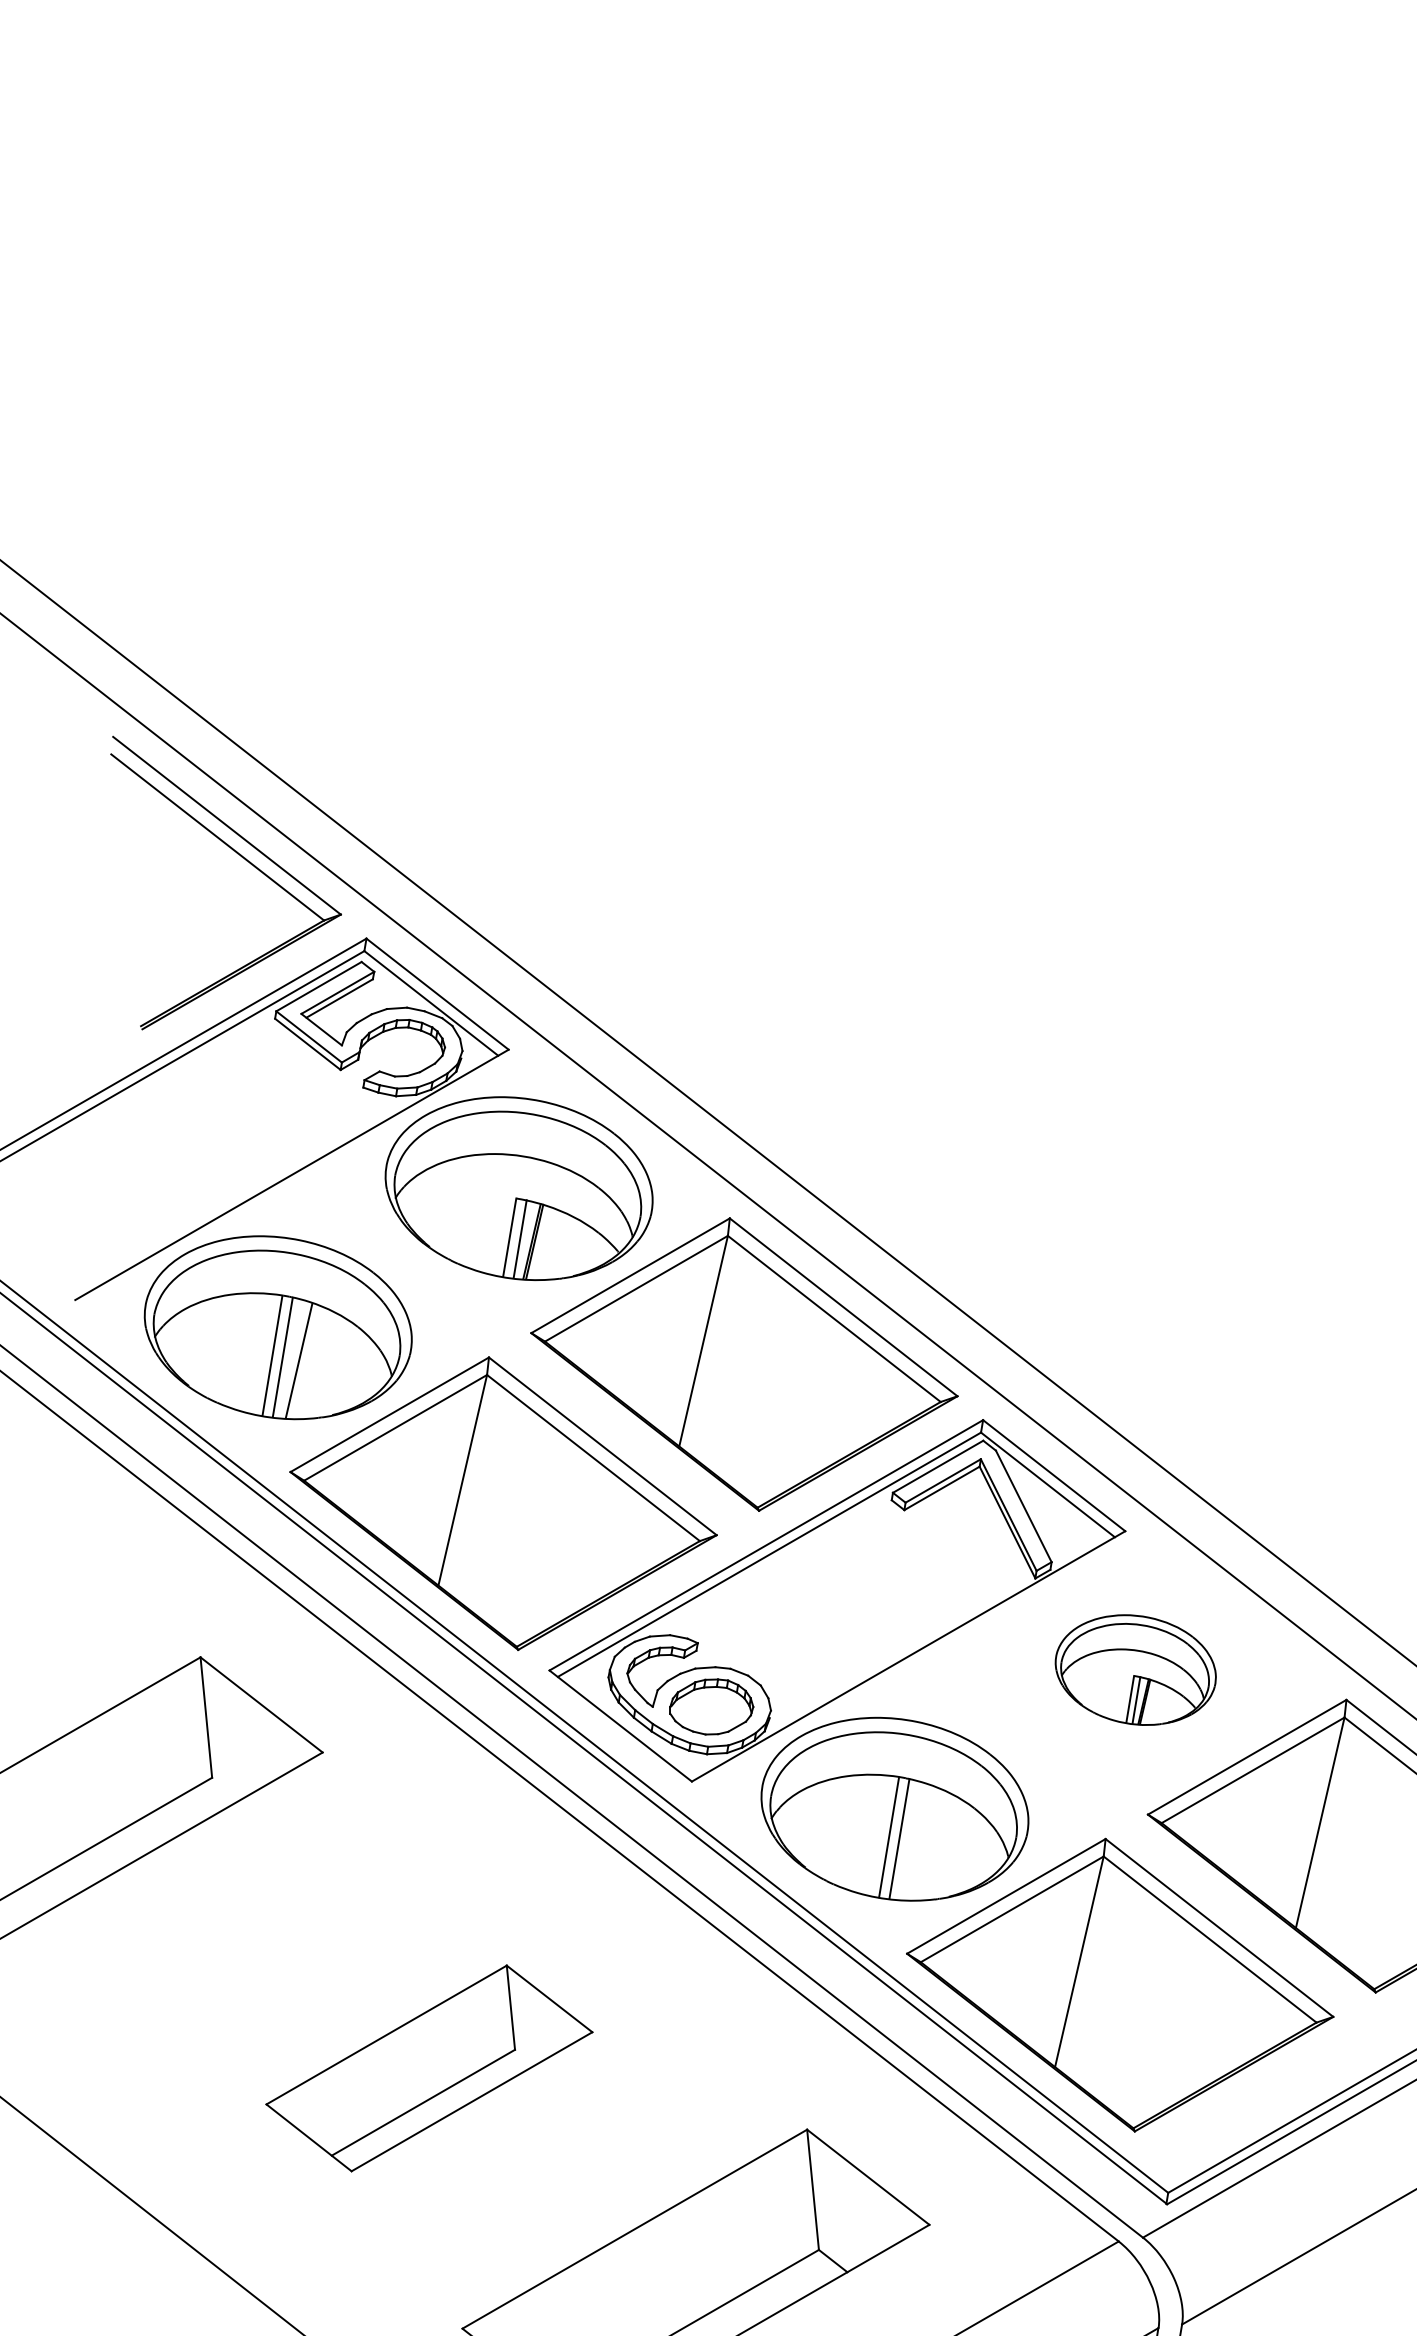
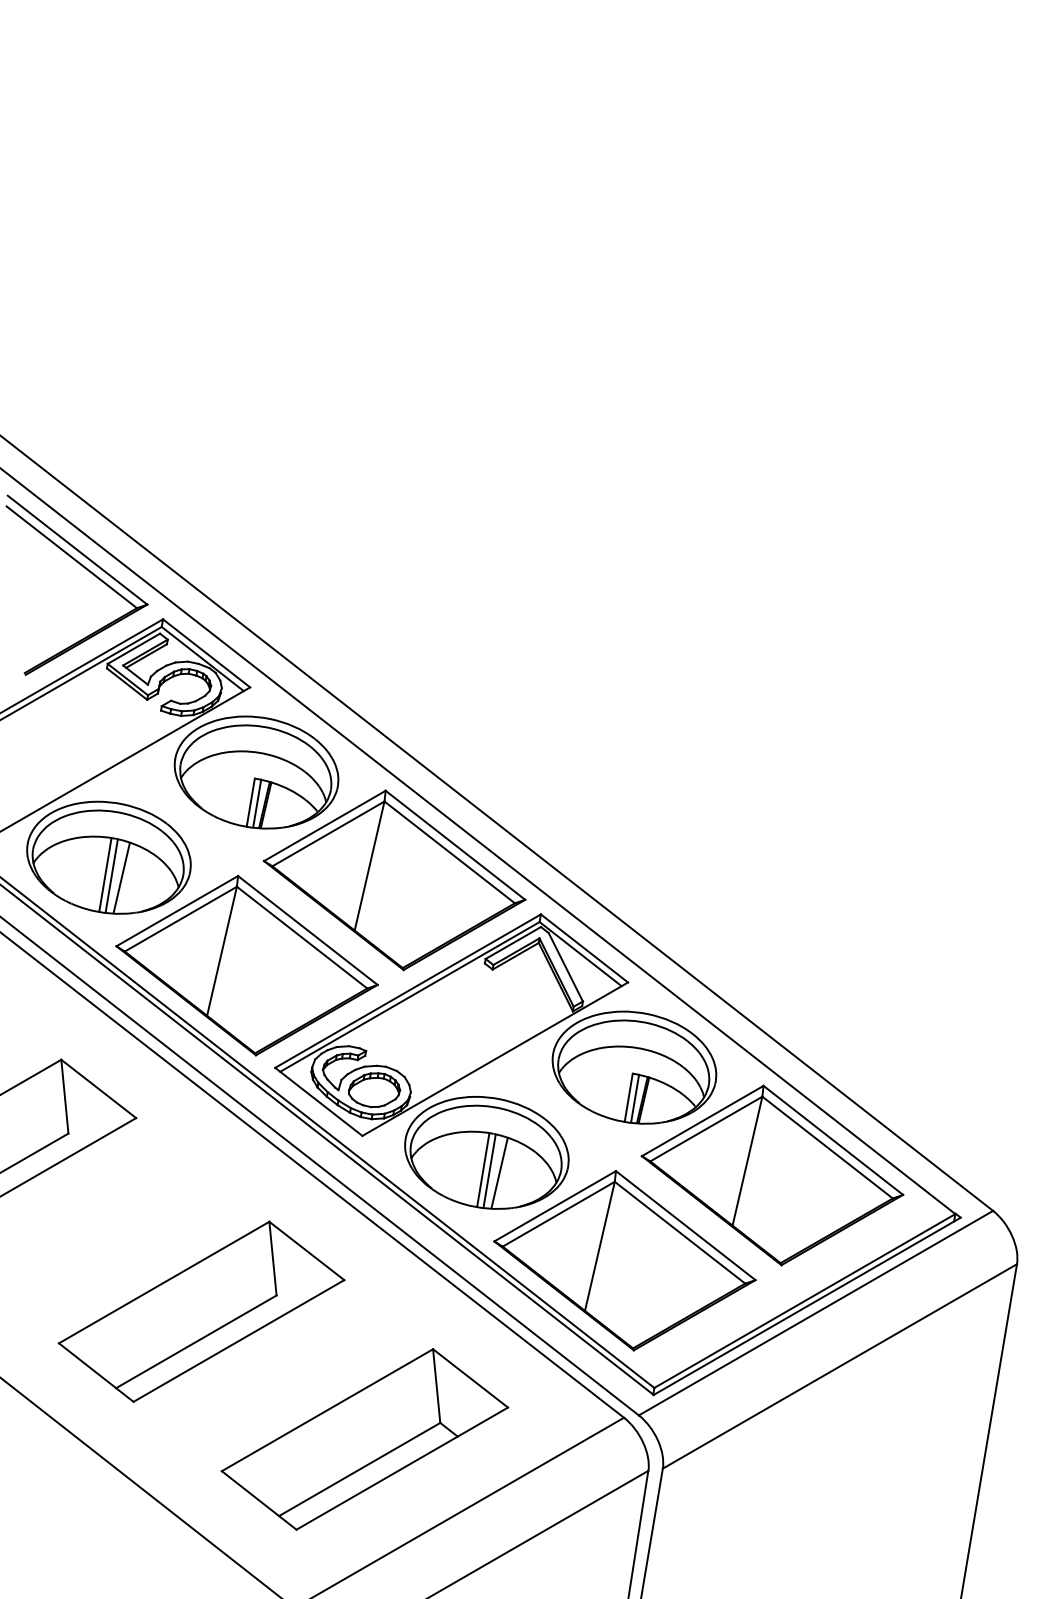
part: (1135, 1669) -> (634, 1067), size x1.67
line: (915, 1842) -> (499, 1173), added
part: (429, 2068) -> (201, 1311), size x1.43

